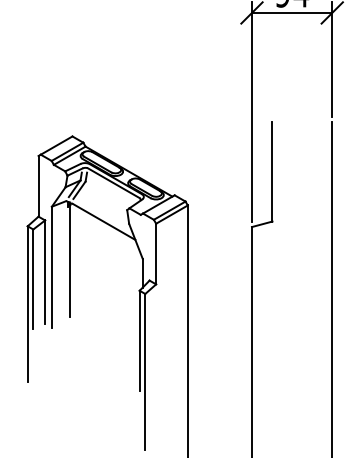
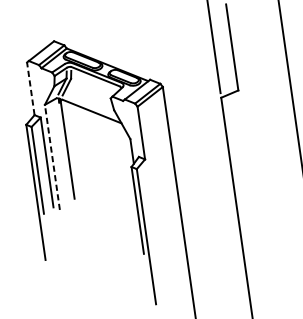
line: (38, 185) -> (30, 88), solid -> dashed
line: (51, 266) -> (51, 156), solid -> dashed

